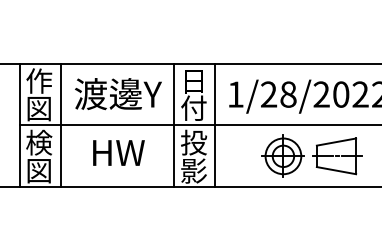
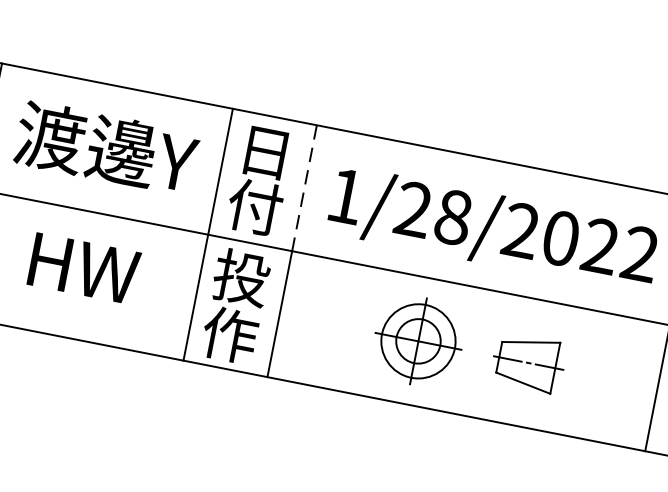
line: (215, 94) -> (304, 187), solid -> dashed
part: (337, 156) -> (528, 363), size x0.7
text: (193, 170) -> (229, 334), 影 -> 作

